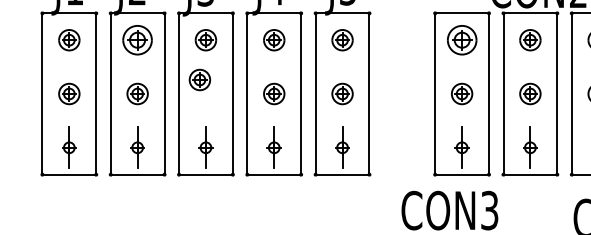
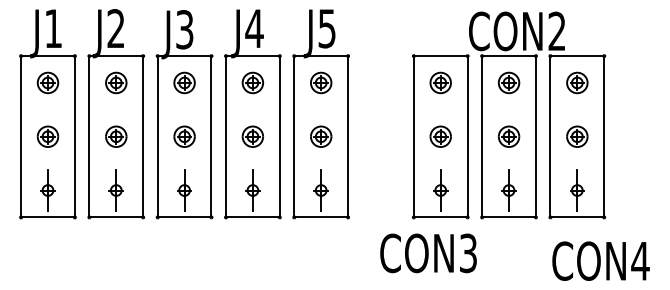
part: (137, 39) -> (116, 82), size x0.71
part: (461, 39) -> (440, 82), size x0.71
part: (199, 79) -> (184, 136), moved

